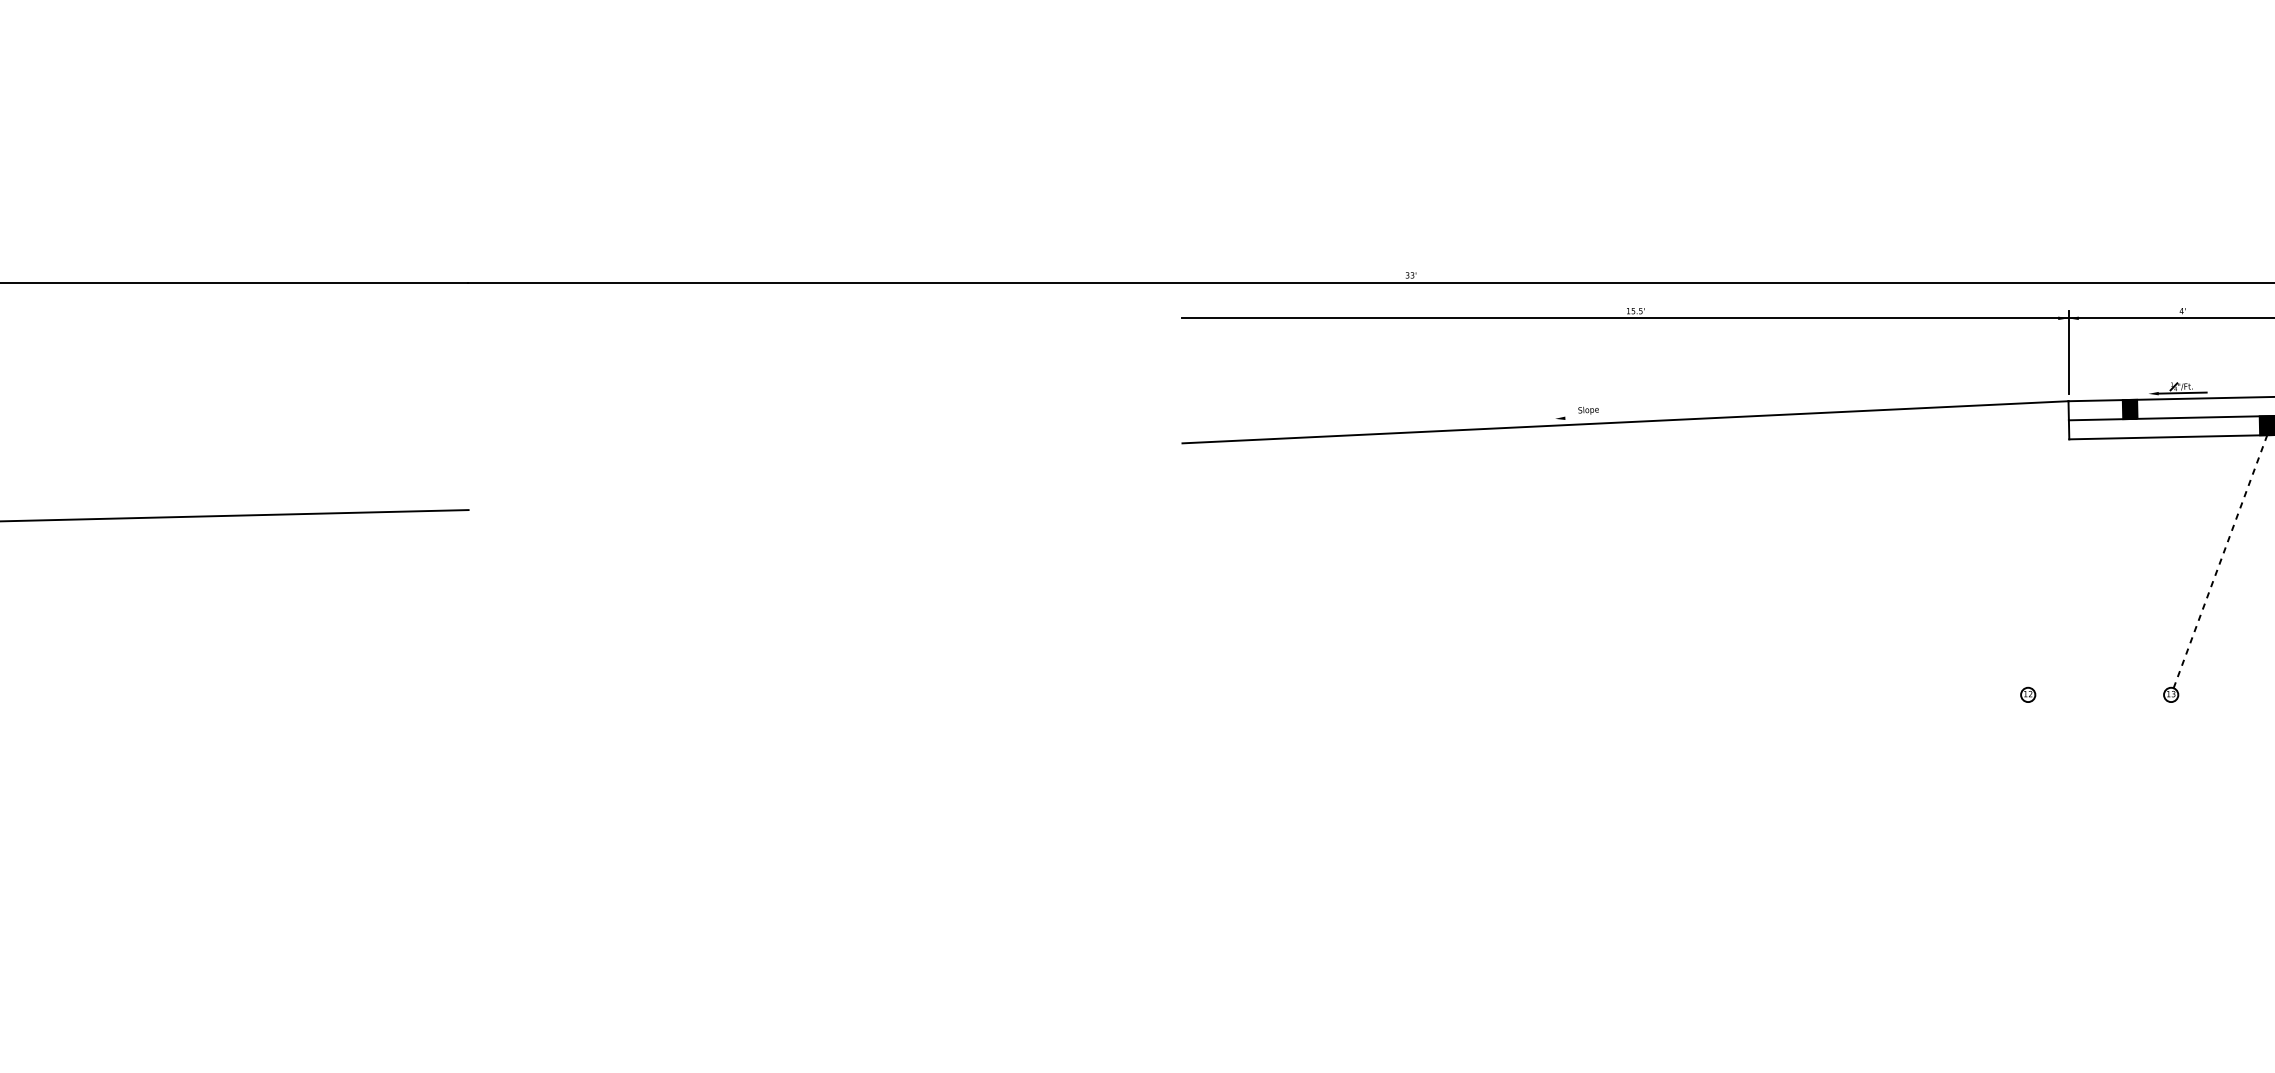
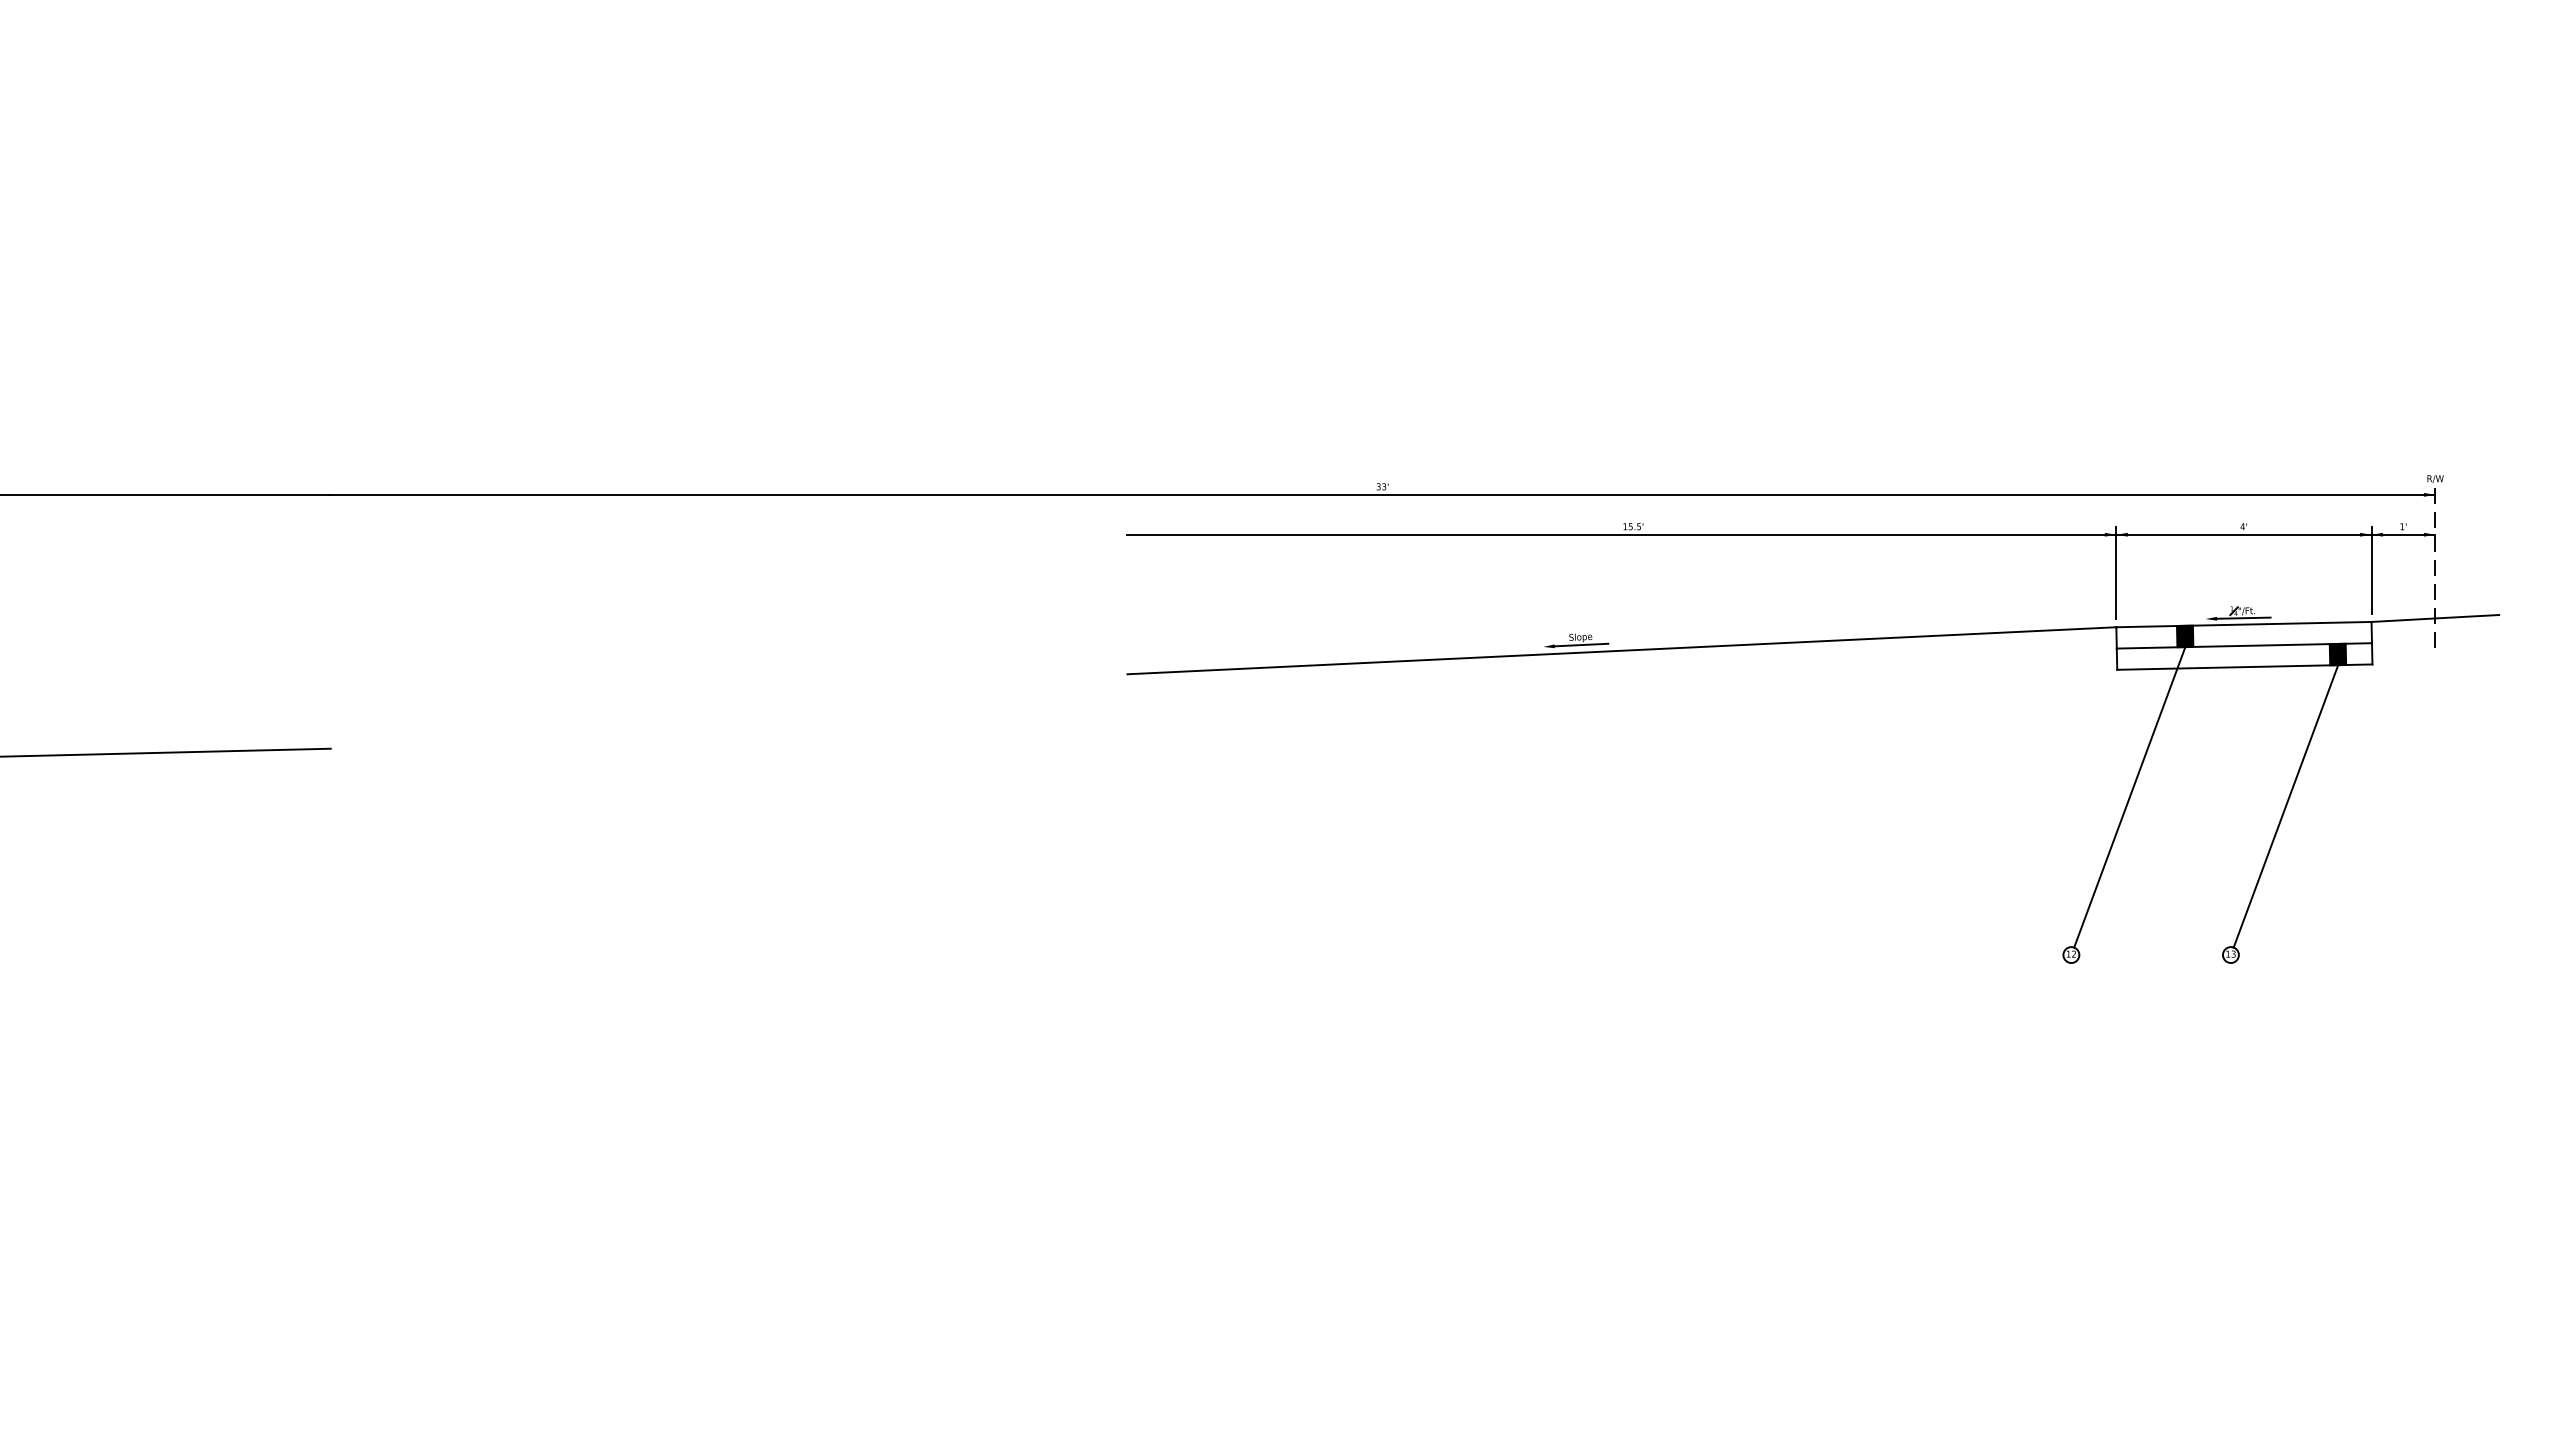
line: (1589, 416) -> (1581, 644), added
line: (2080, 553) -> (2129, 797), added
line: (2220, 561) -> (2285, 806), dashed -> solid

